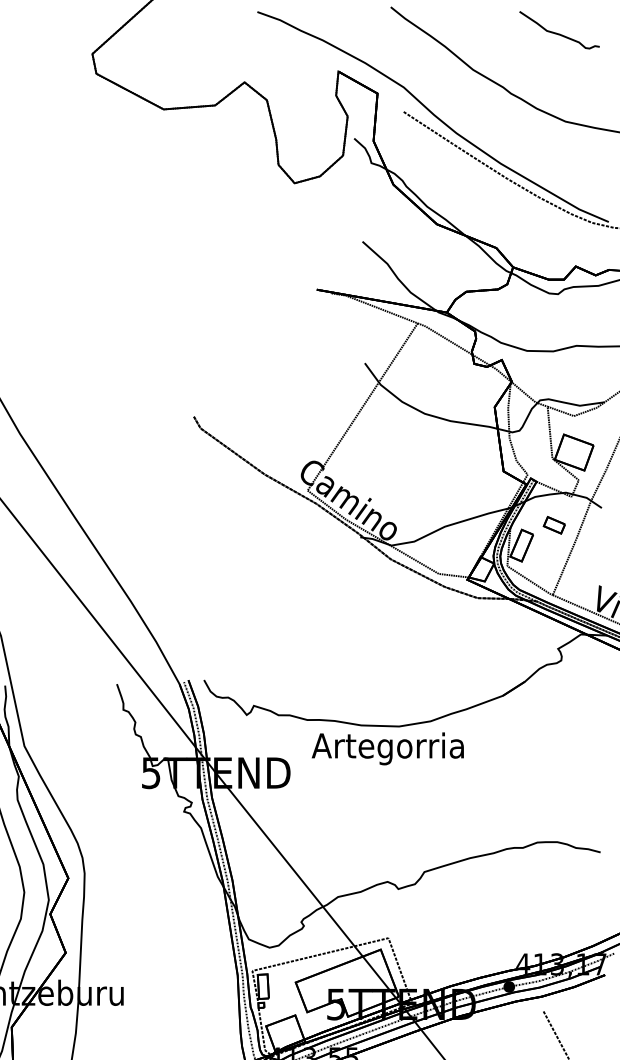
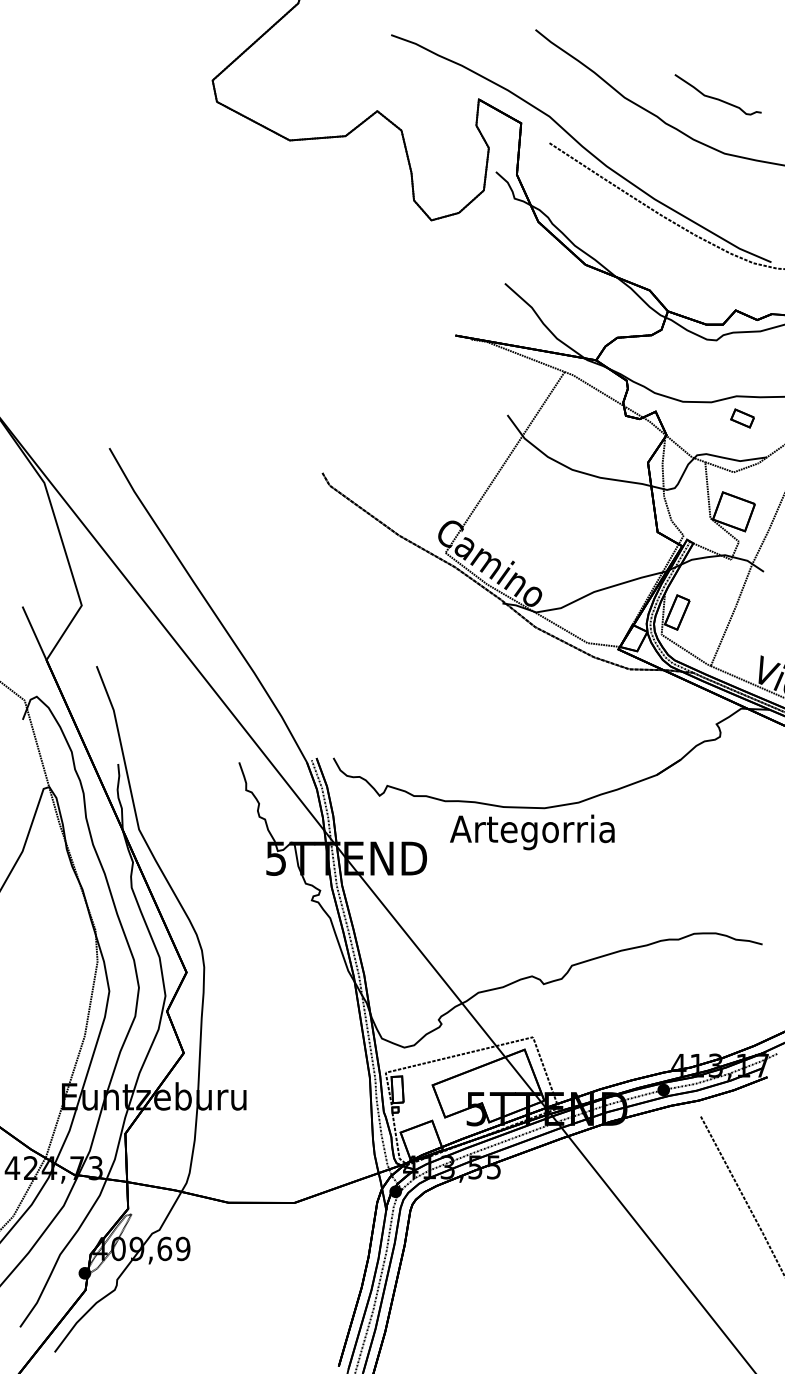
curve: (557, 32) -> (715, 97), moved
part: (554, 525) -> (742, 418), moved

